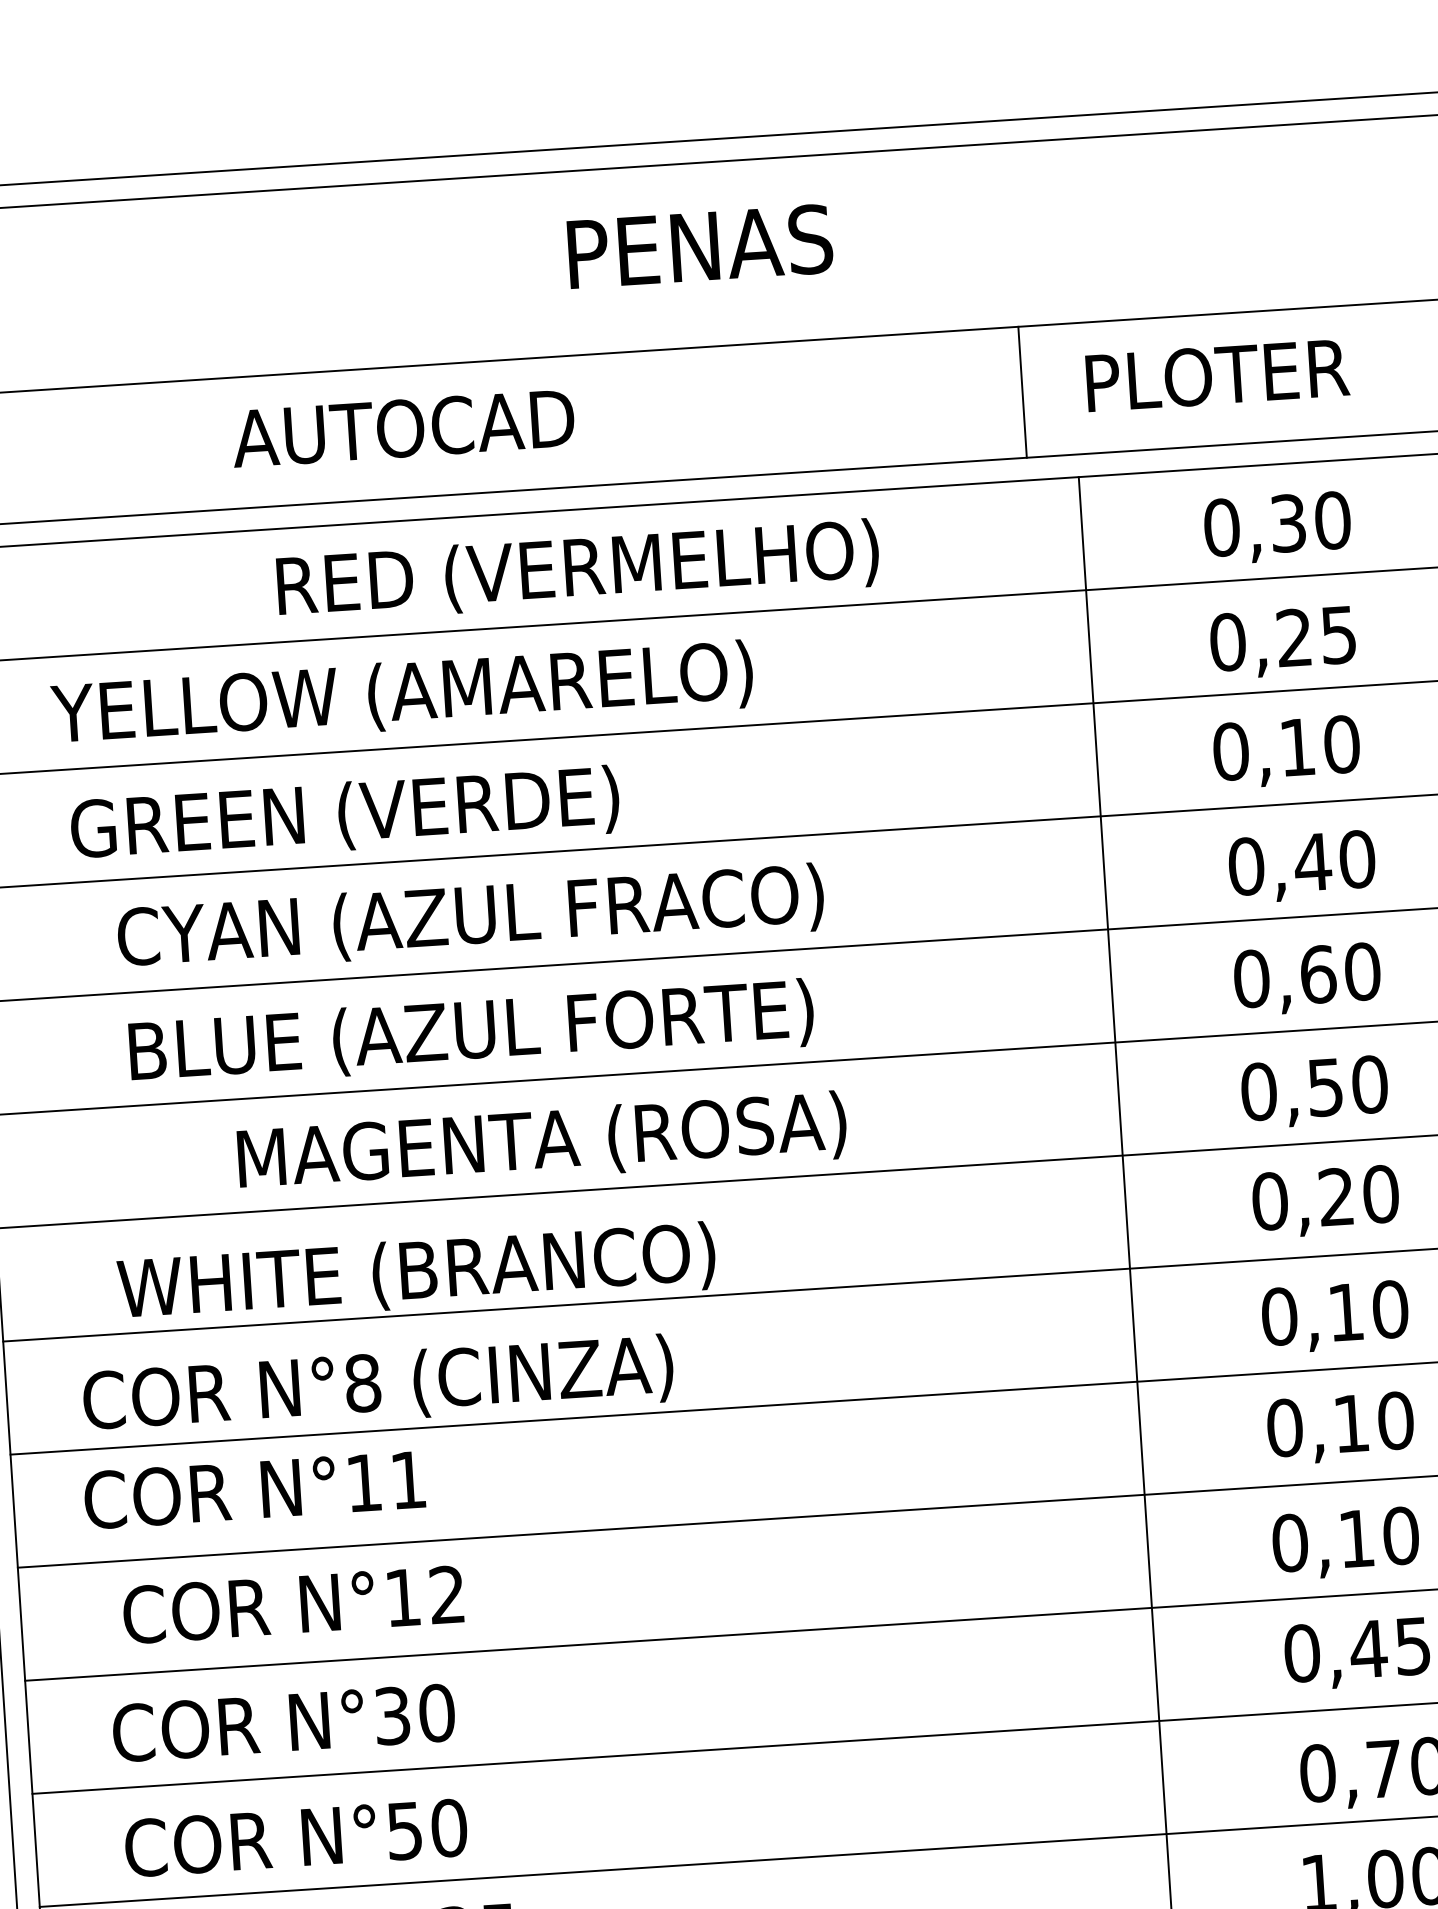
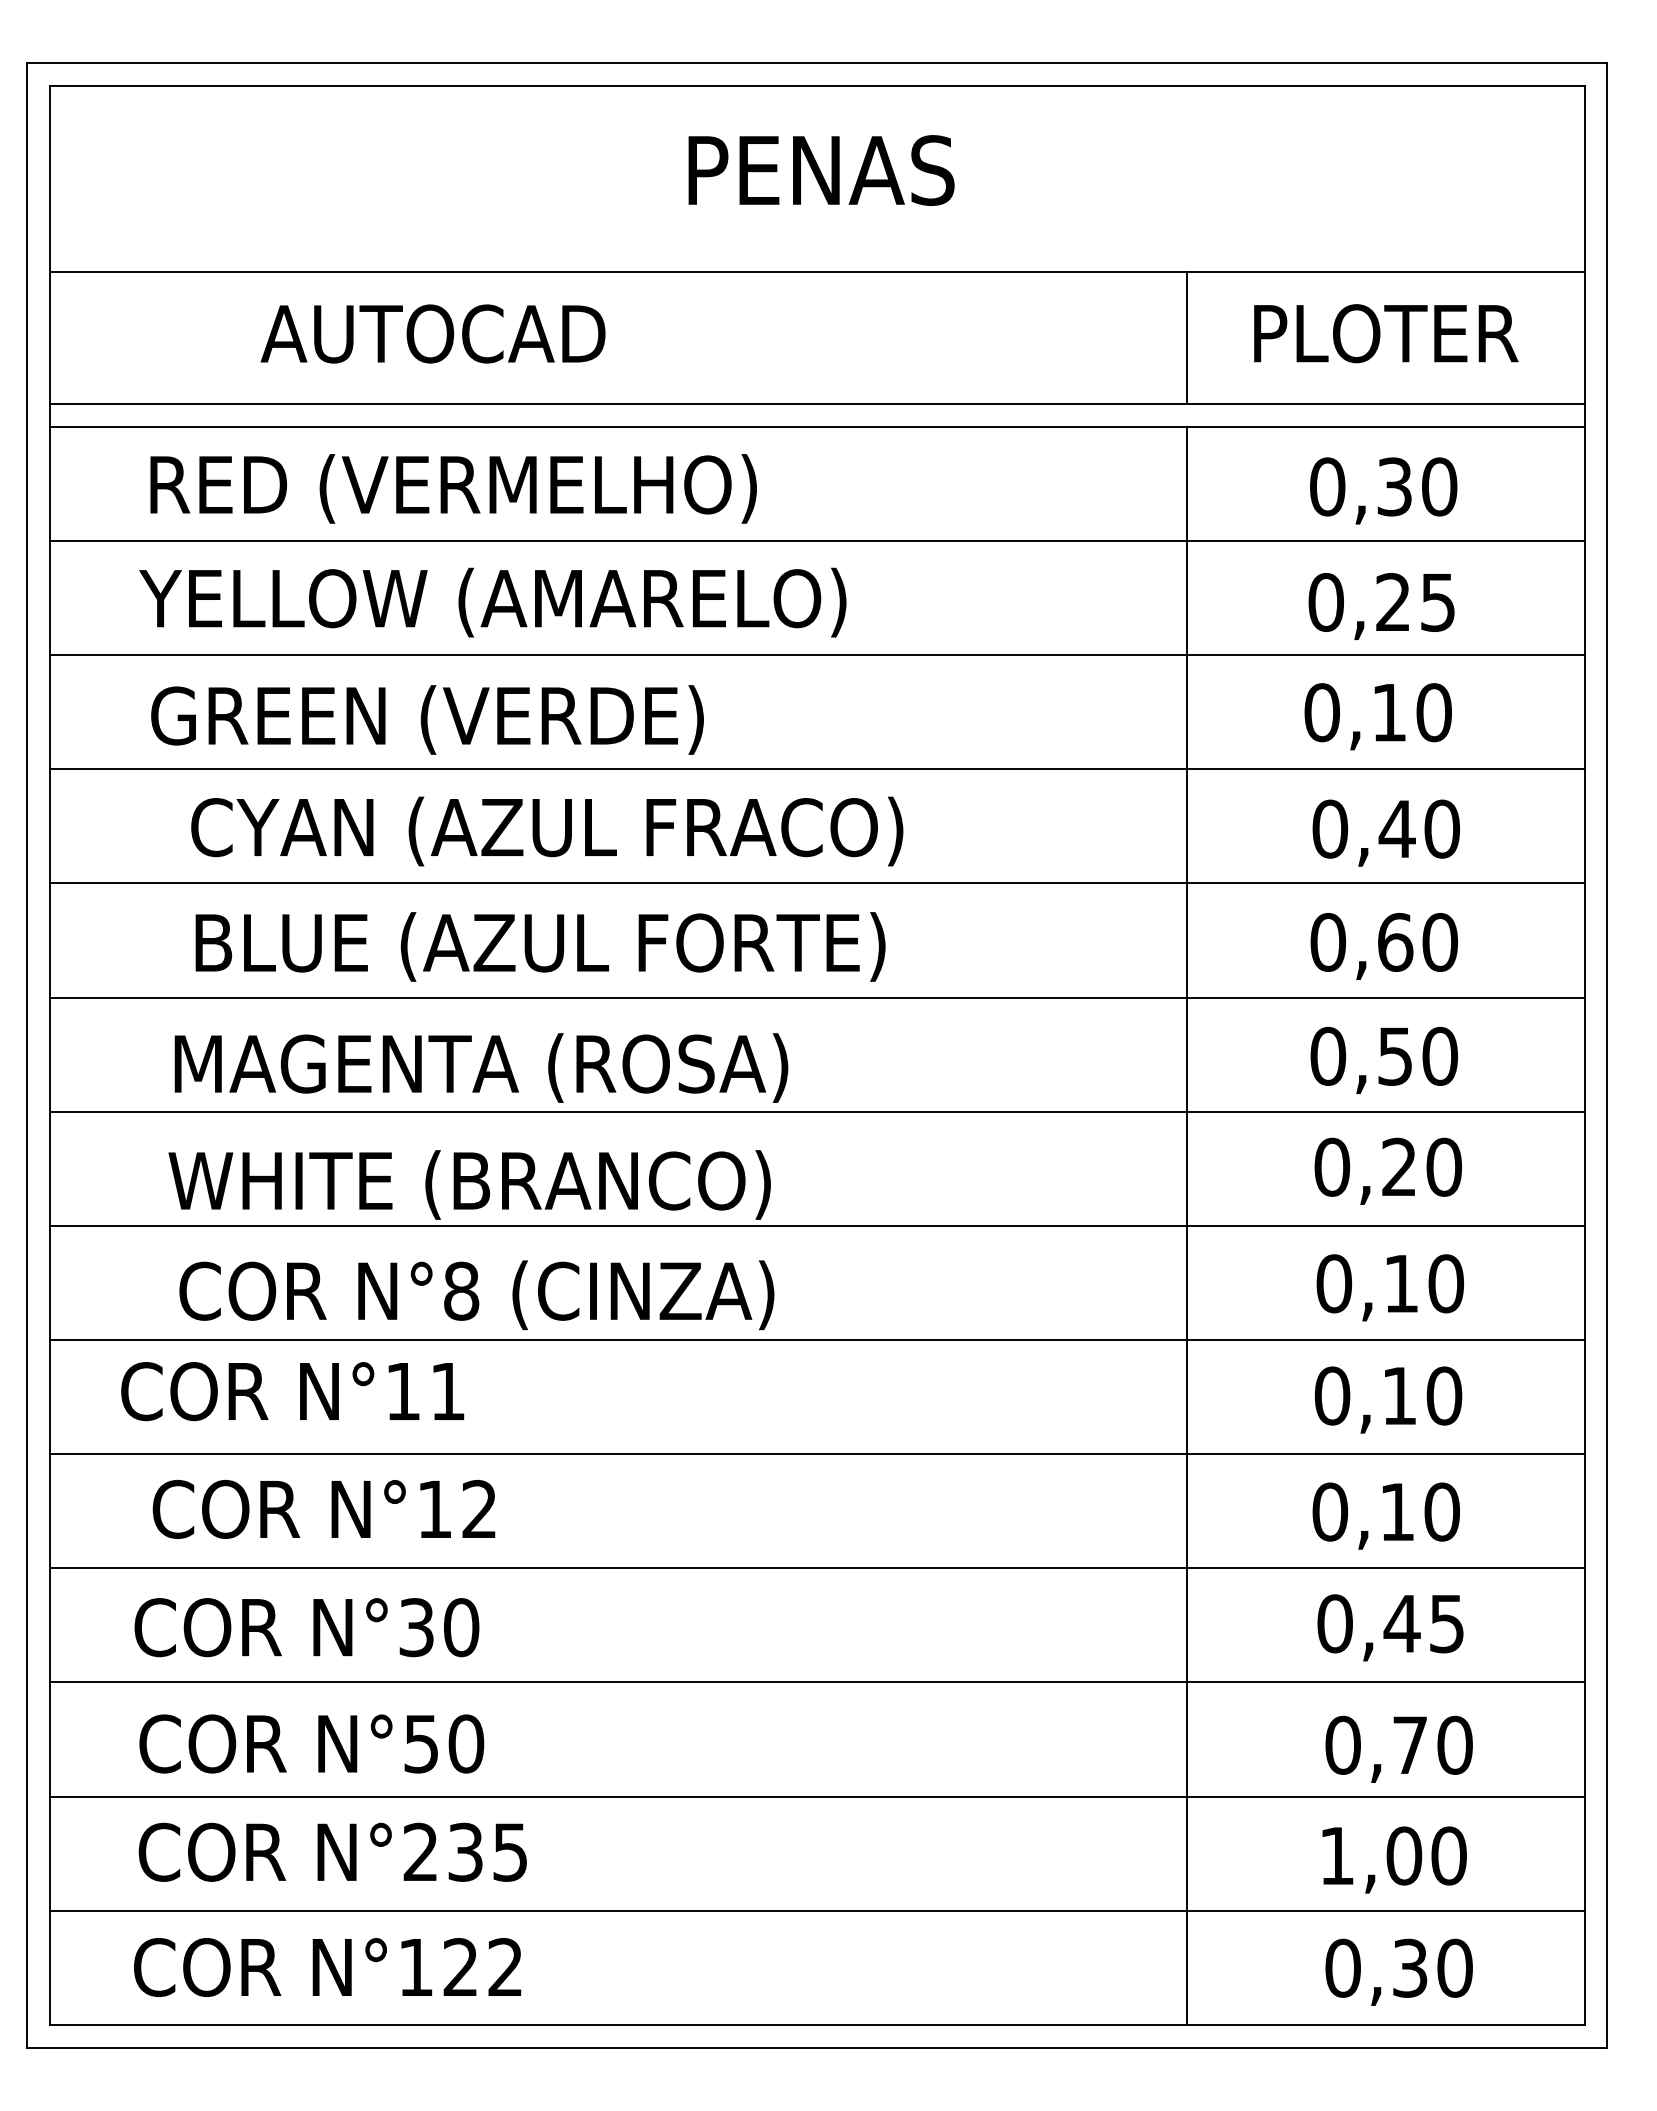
text: (1217, 375) -> (1386, 333), moved
line: (1023, 391) -> (1187, 337), moved
text: (402, 428) -> (432, 333), moved
text: (578, 570) -> (453, 488), moved
text: (542, 1143) -> (481, 1067), moved
text: (378, 1386) -> (476, 1295), moved

